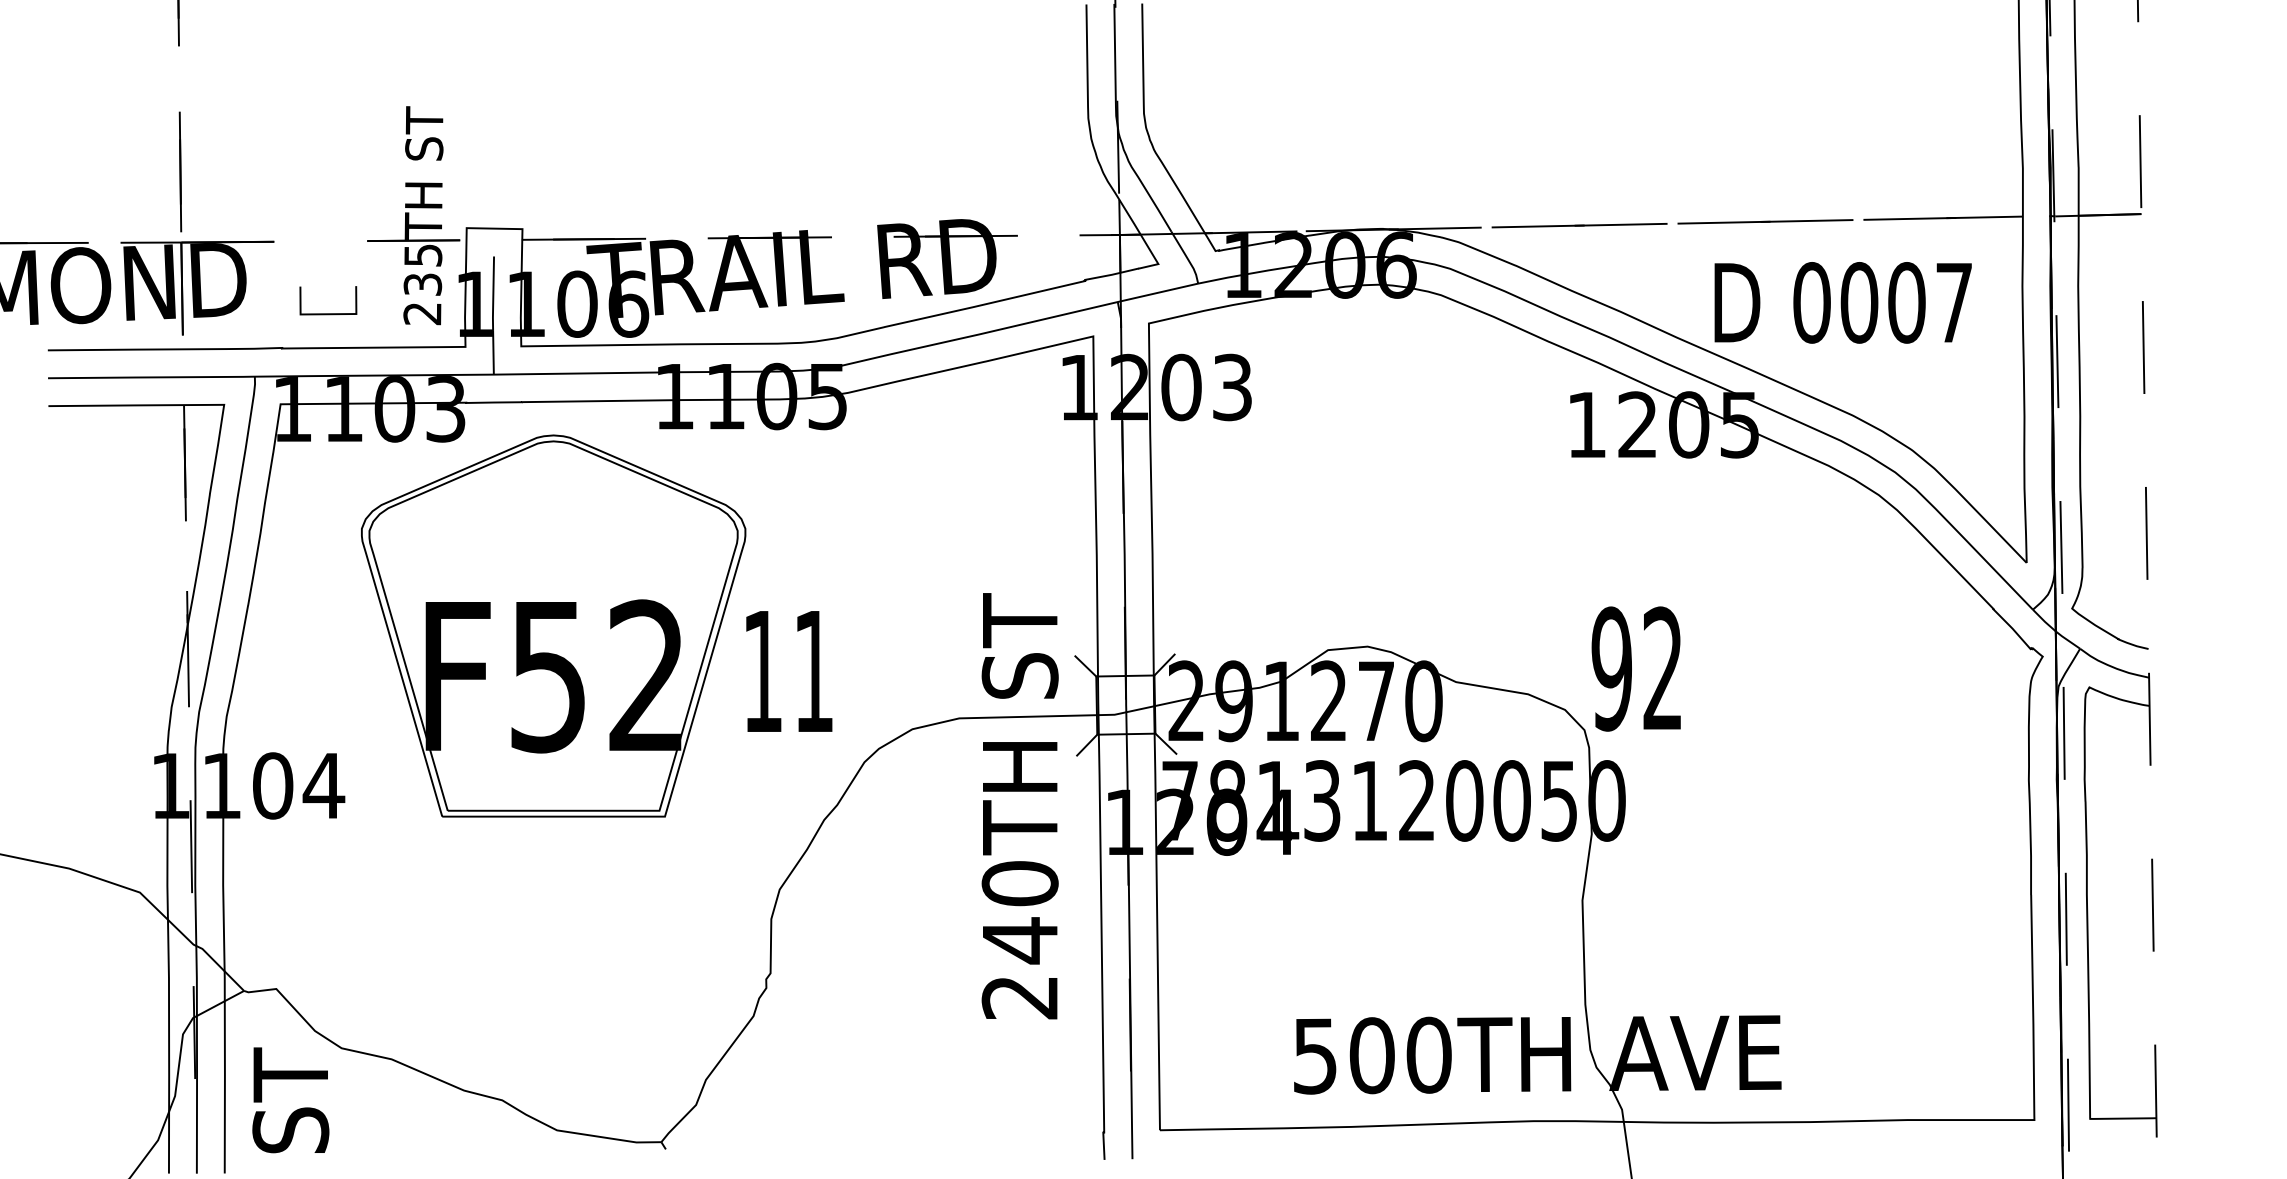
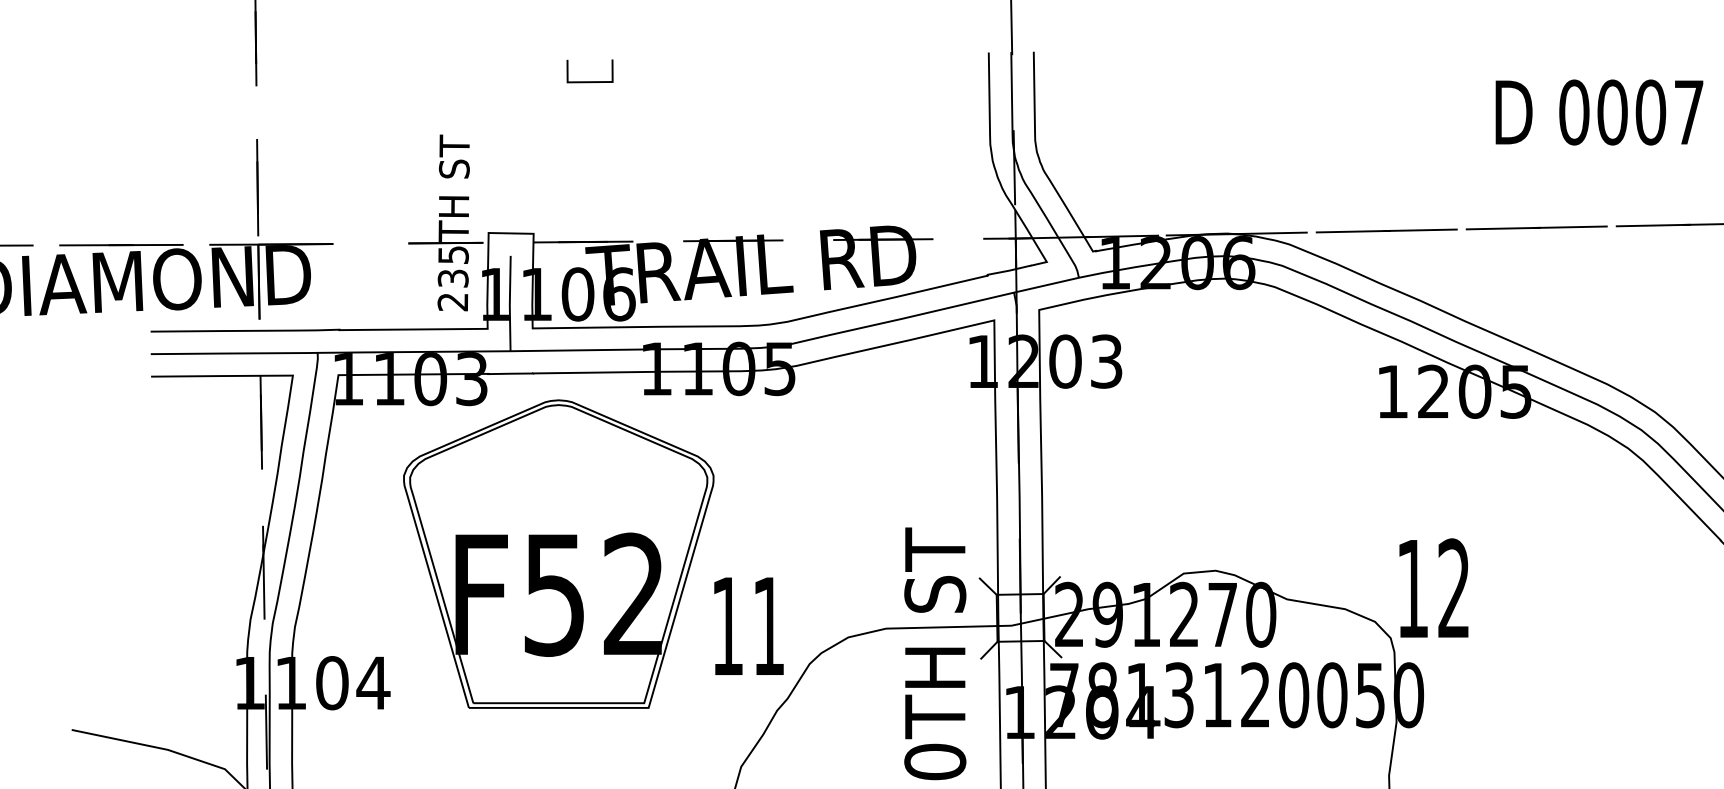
text: (1842, 302) -> (1598, 112), moved
line: (328, 313) -> (590, 81), moved
text: (1611, 668) -> (1412, 588), 92 -> 12
text: (789, 671) -> (749, 626), moved

